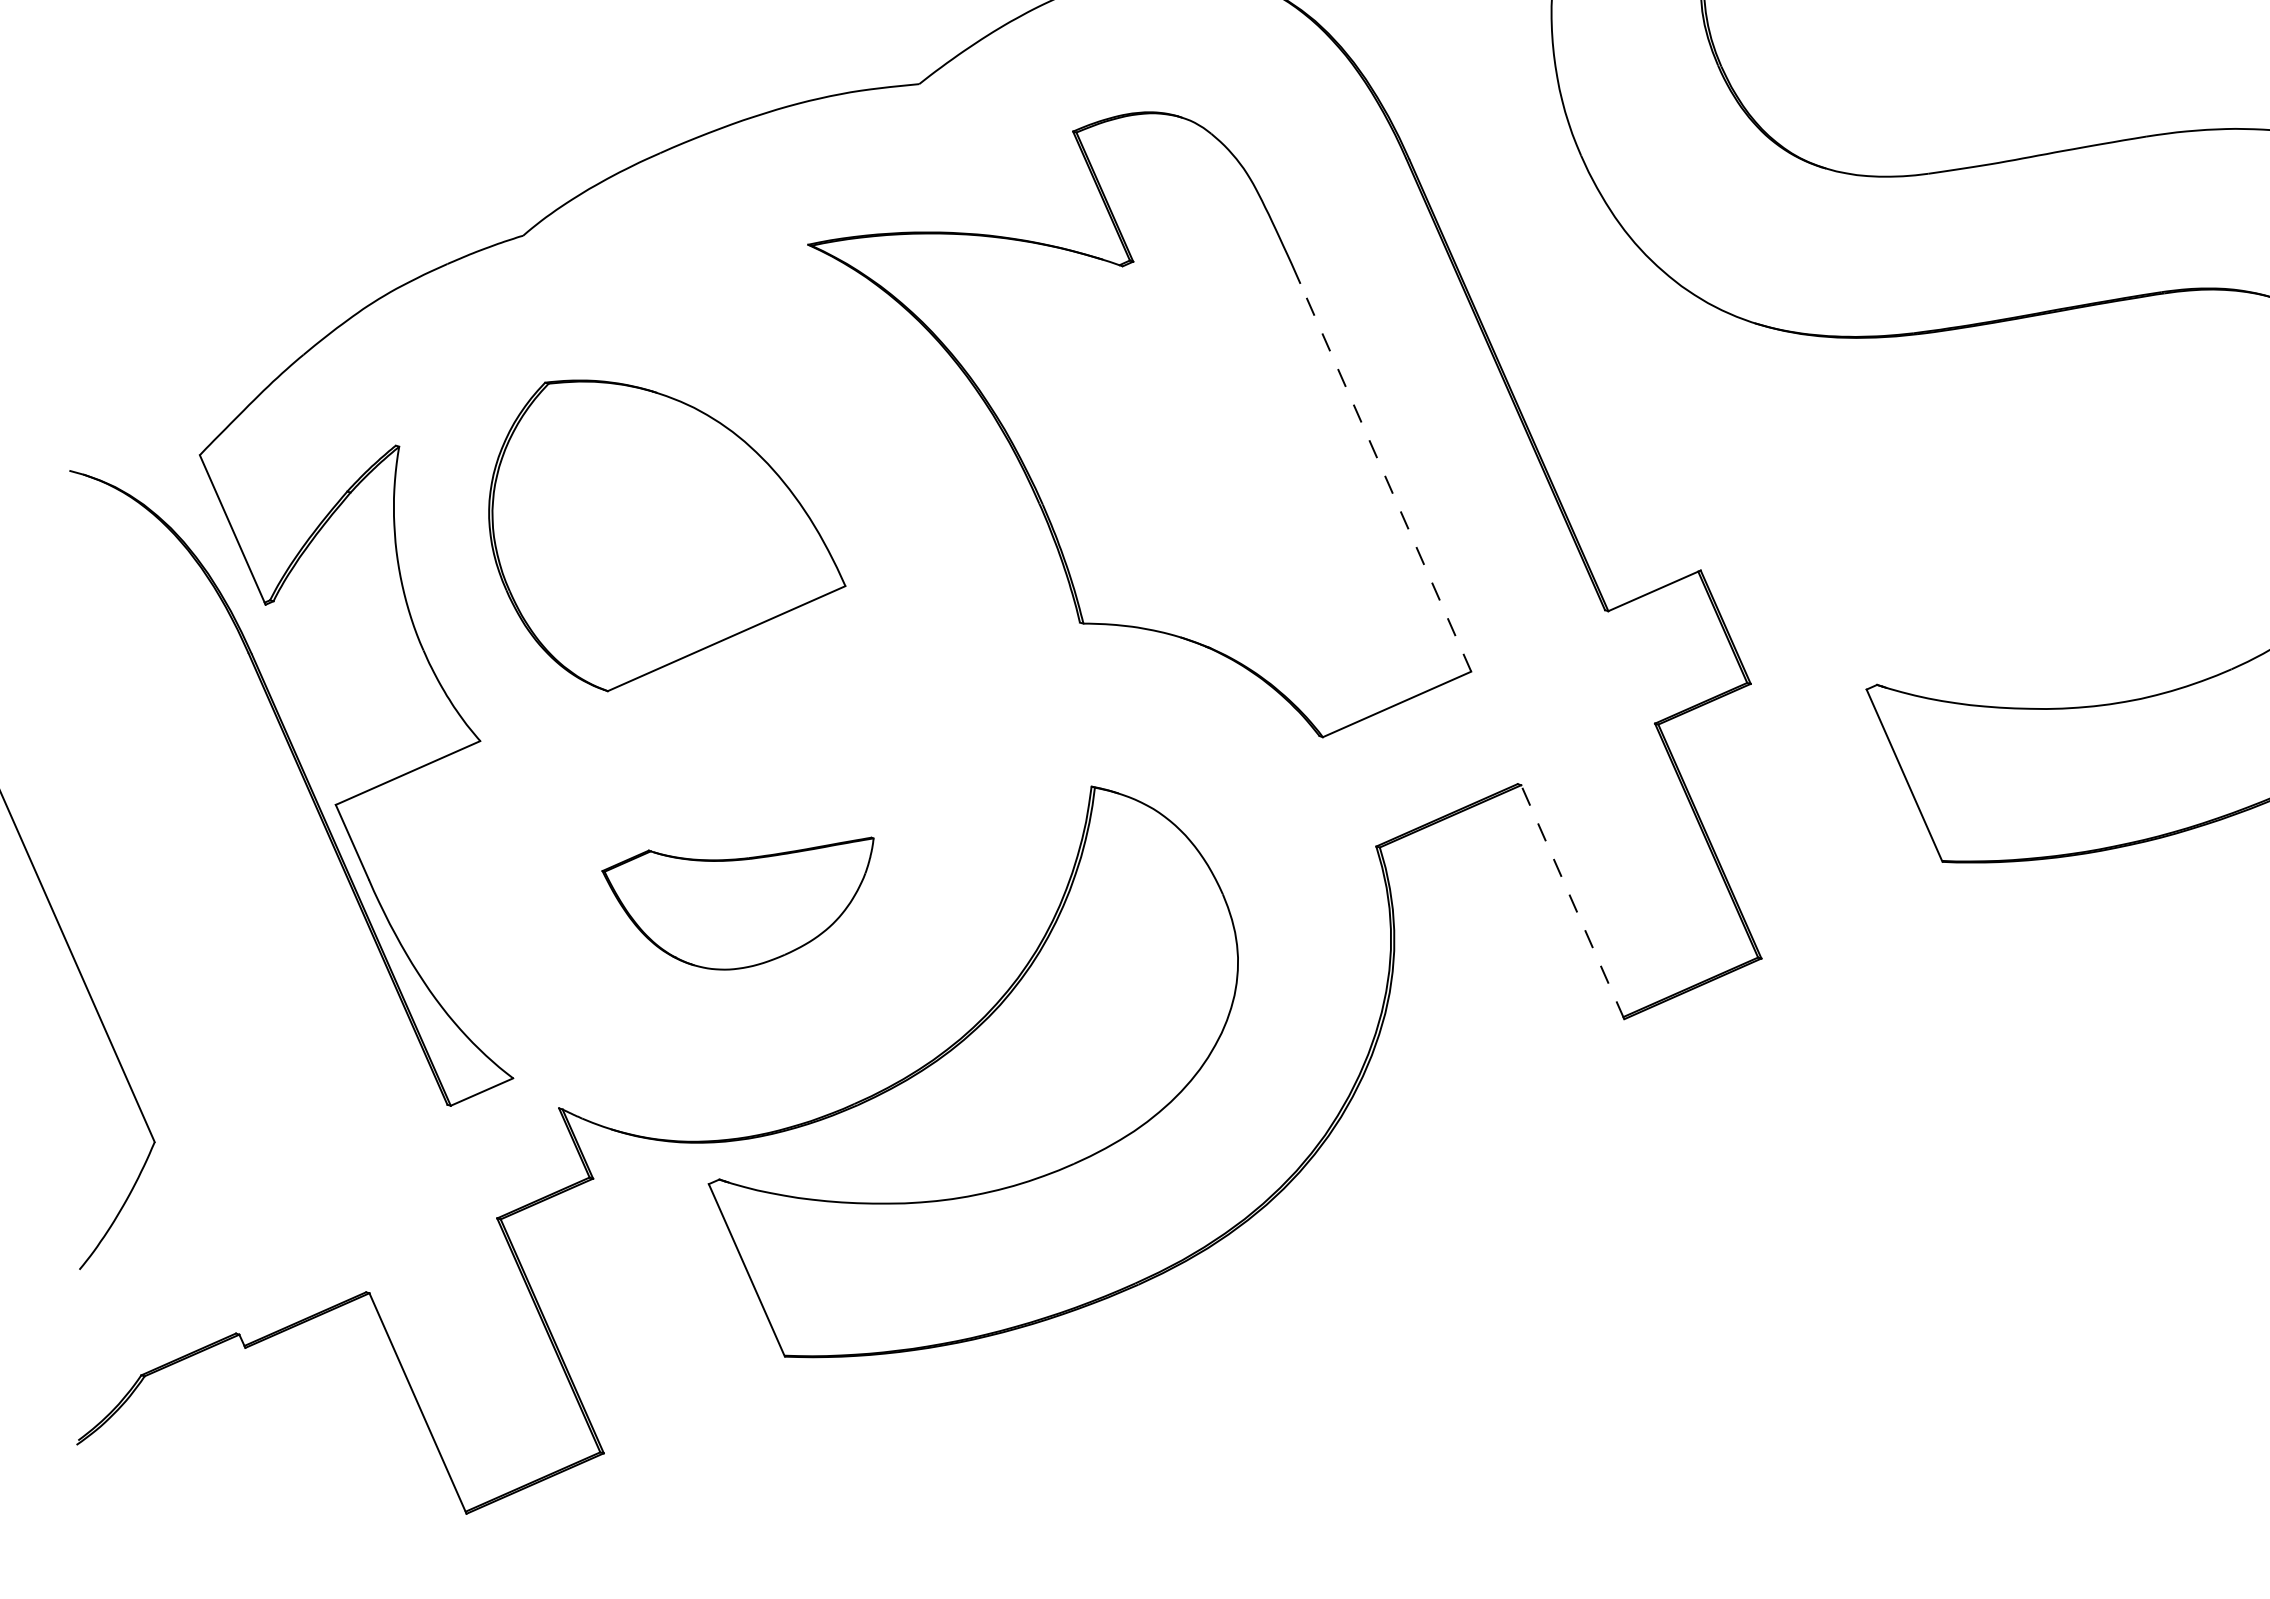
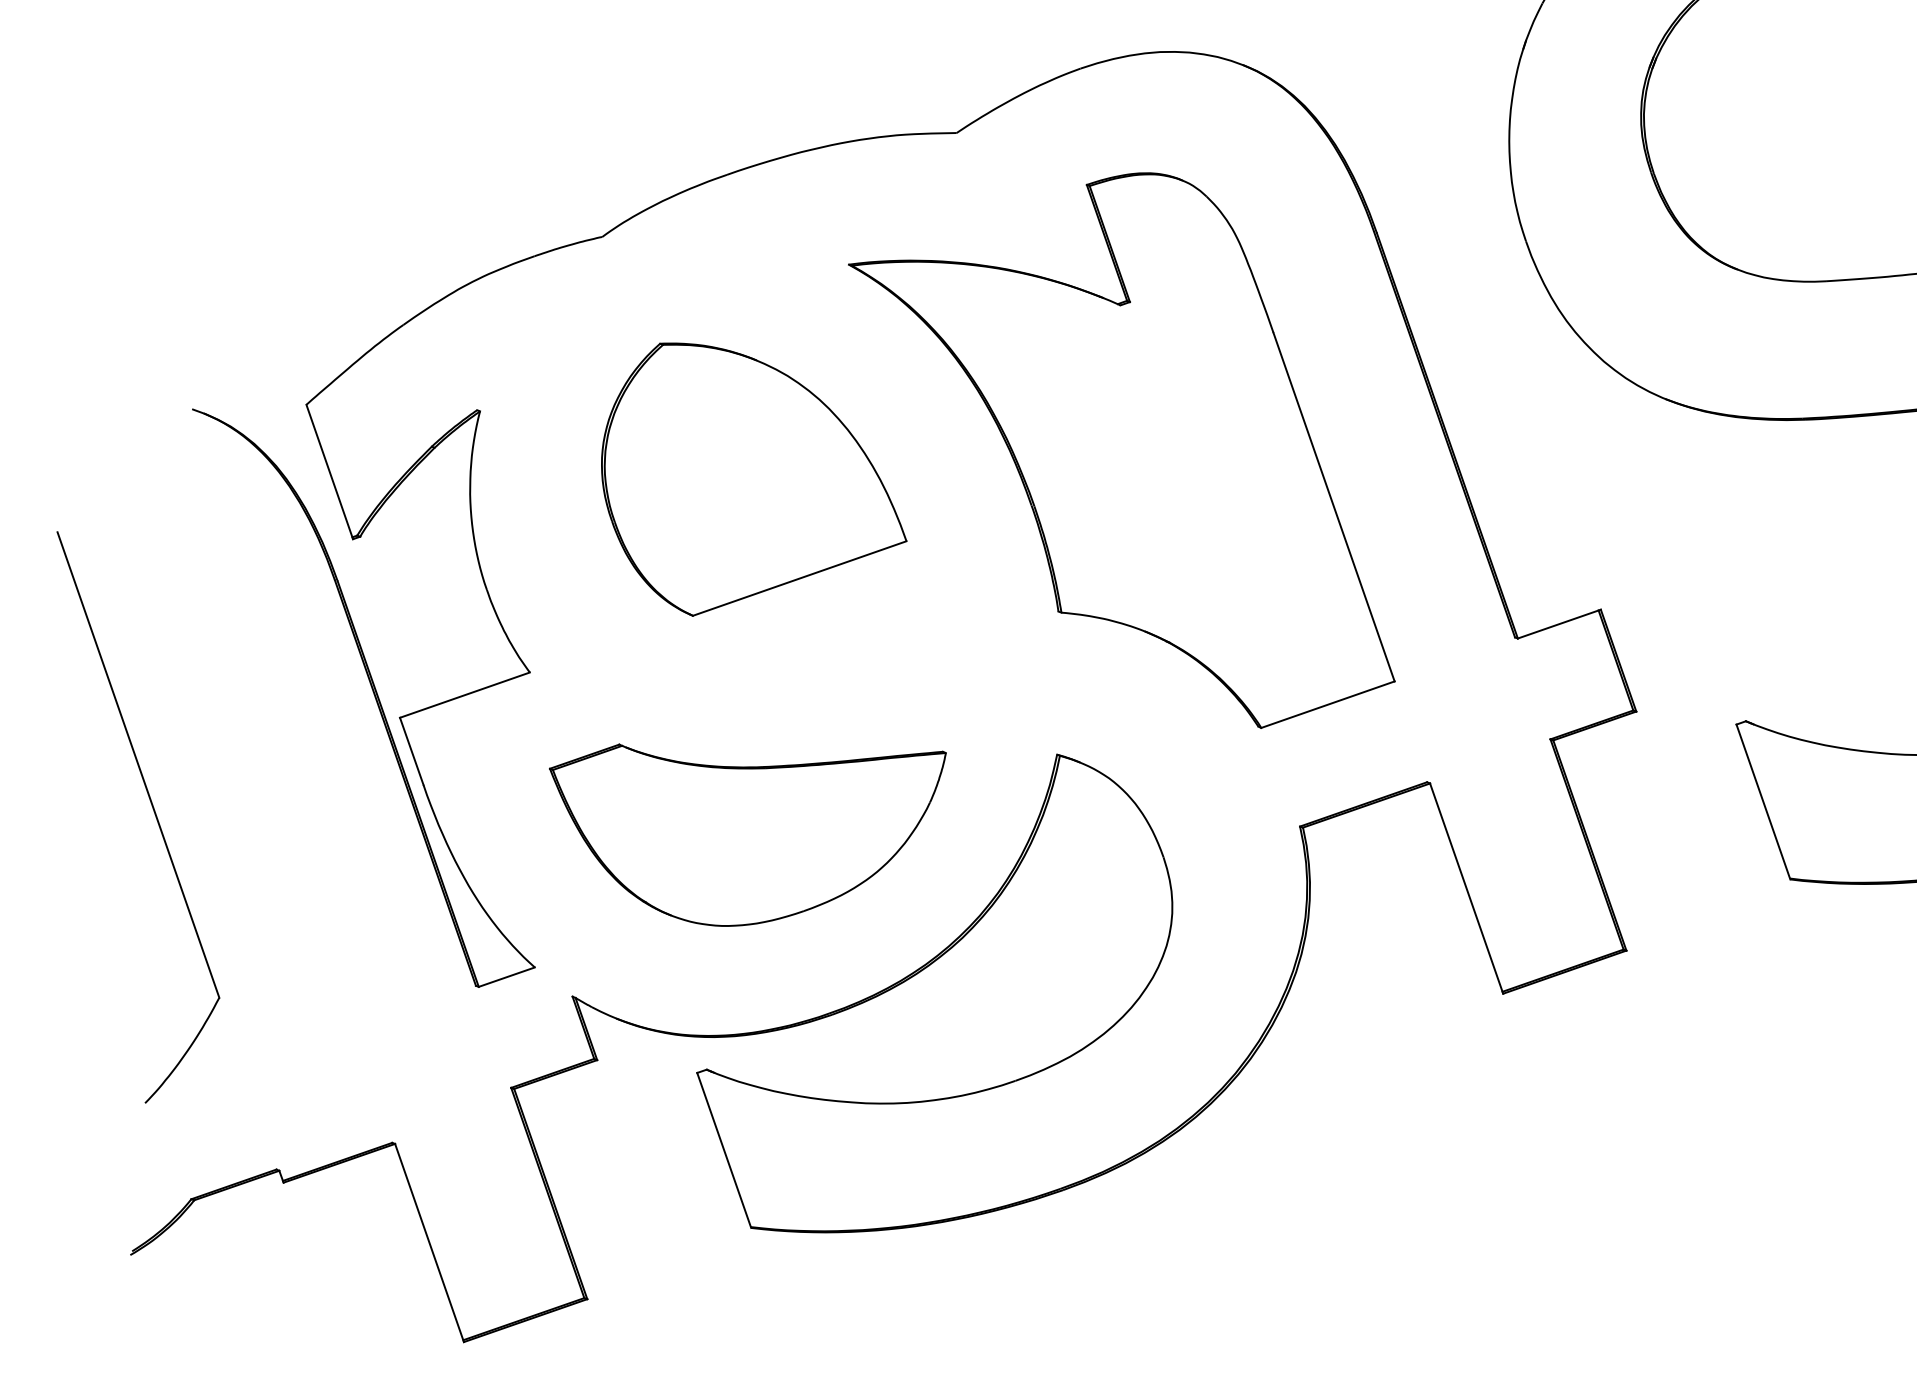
line: (1385, 477) -> (1333, 506), dashed -> solid
part: (667, 535) -> (755, 484), moved
line: (1572, 902) -> (1466, 888), dashed -> solid
part: (737, 903) -> (741, 831), size x1.67

